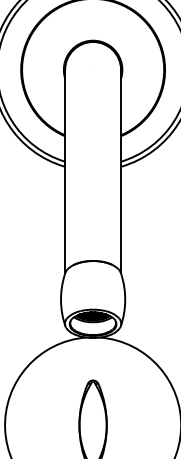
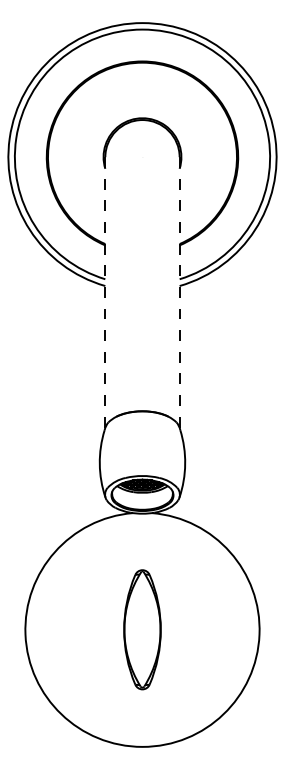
line: (65, 172) -> (105, 293), solid -> dashed
line: (120, 172) -> (179, 293), solid -> dashed

